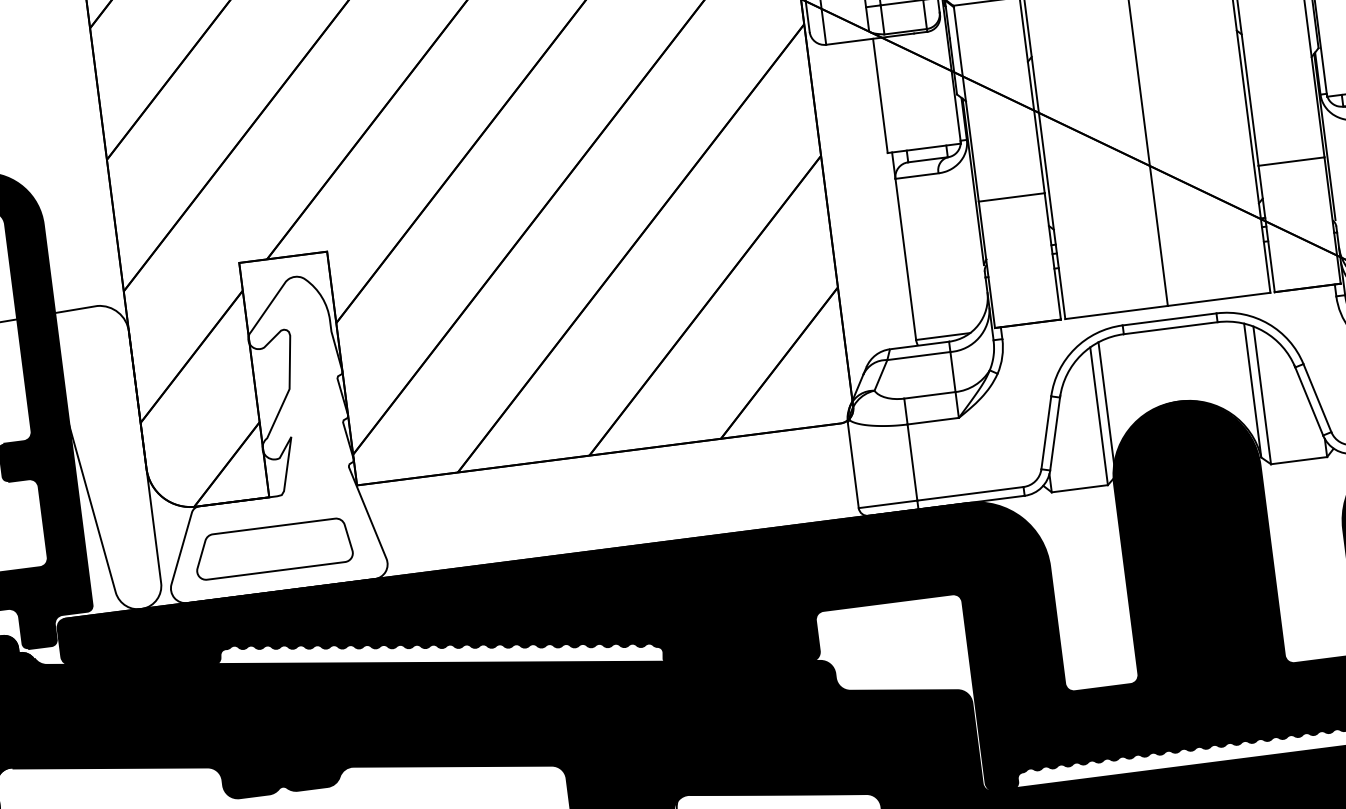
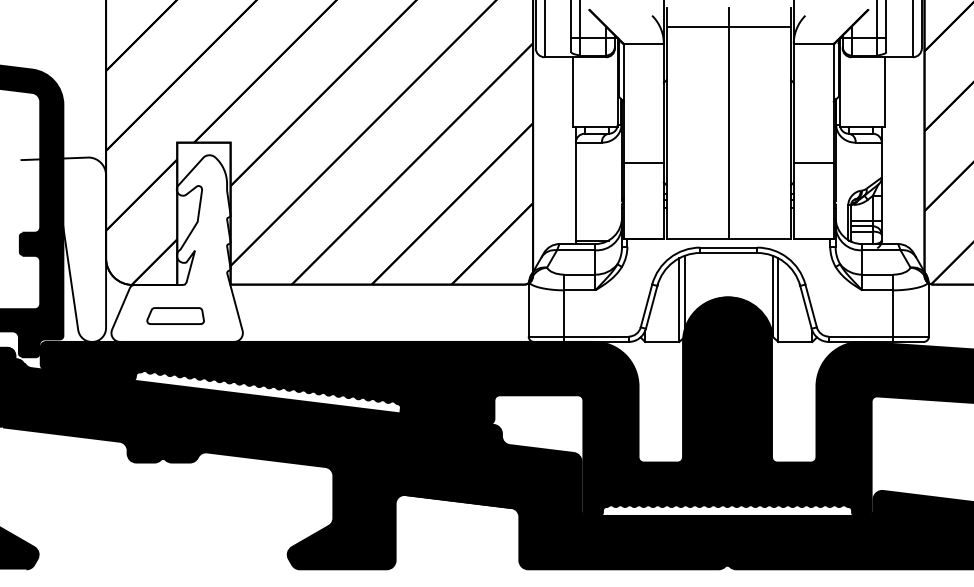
part: (272, 547) -> (175, 315), size x0.6

